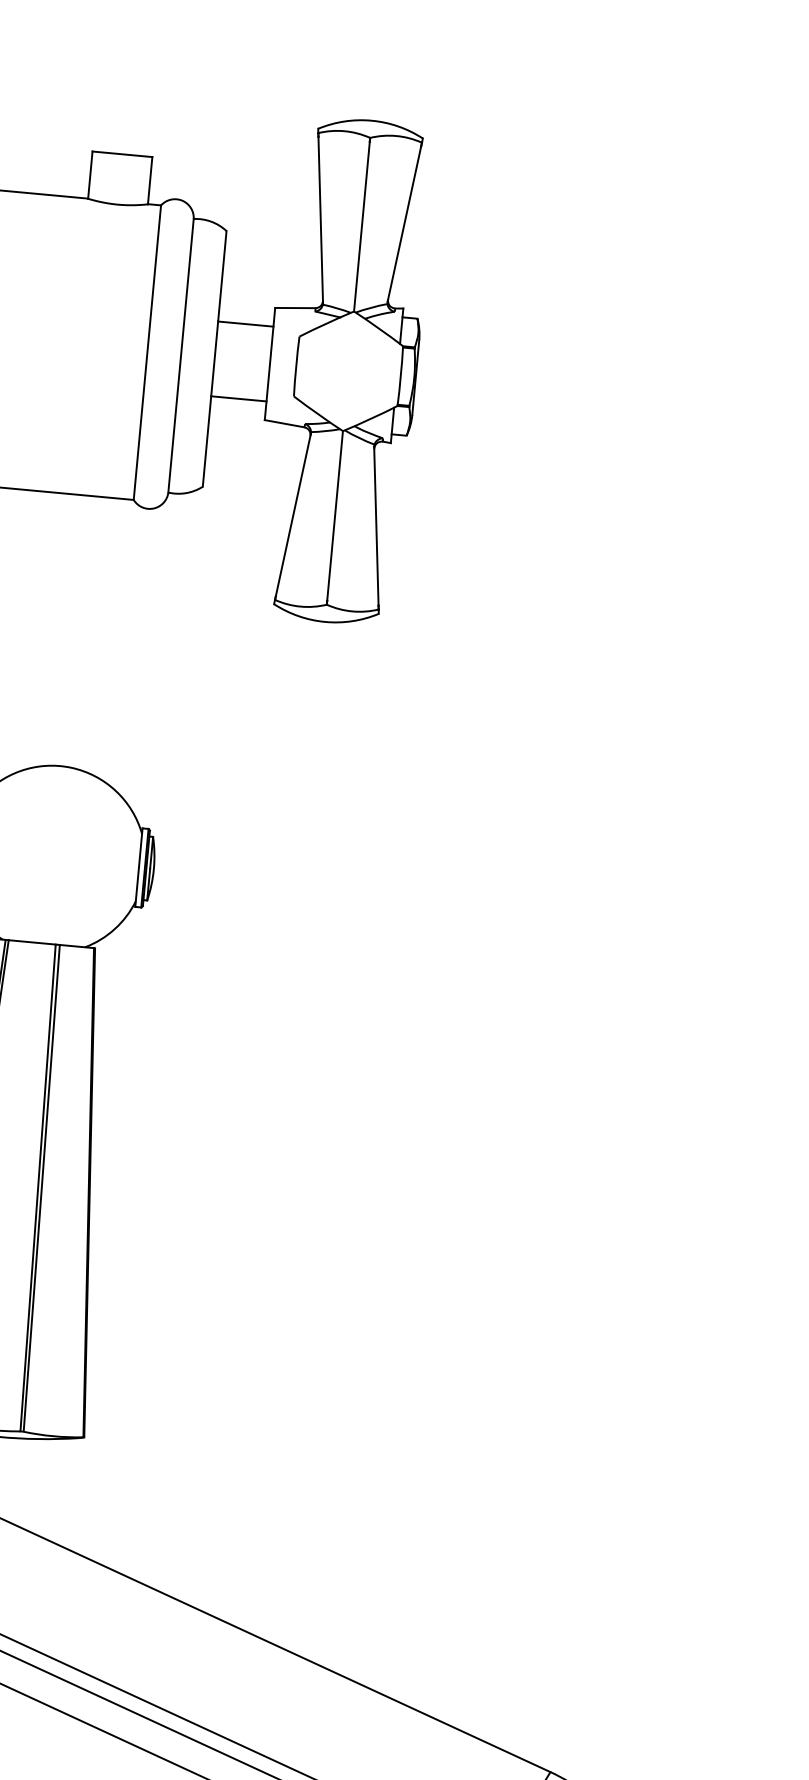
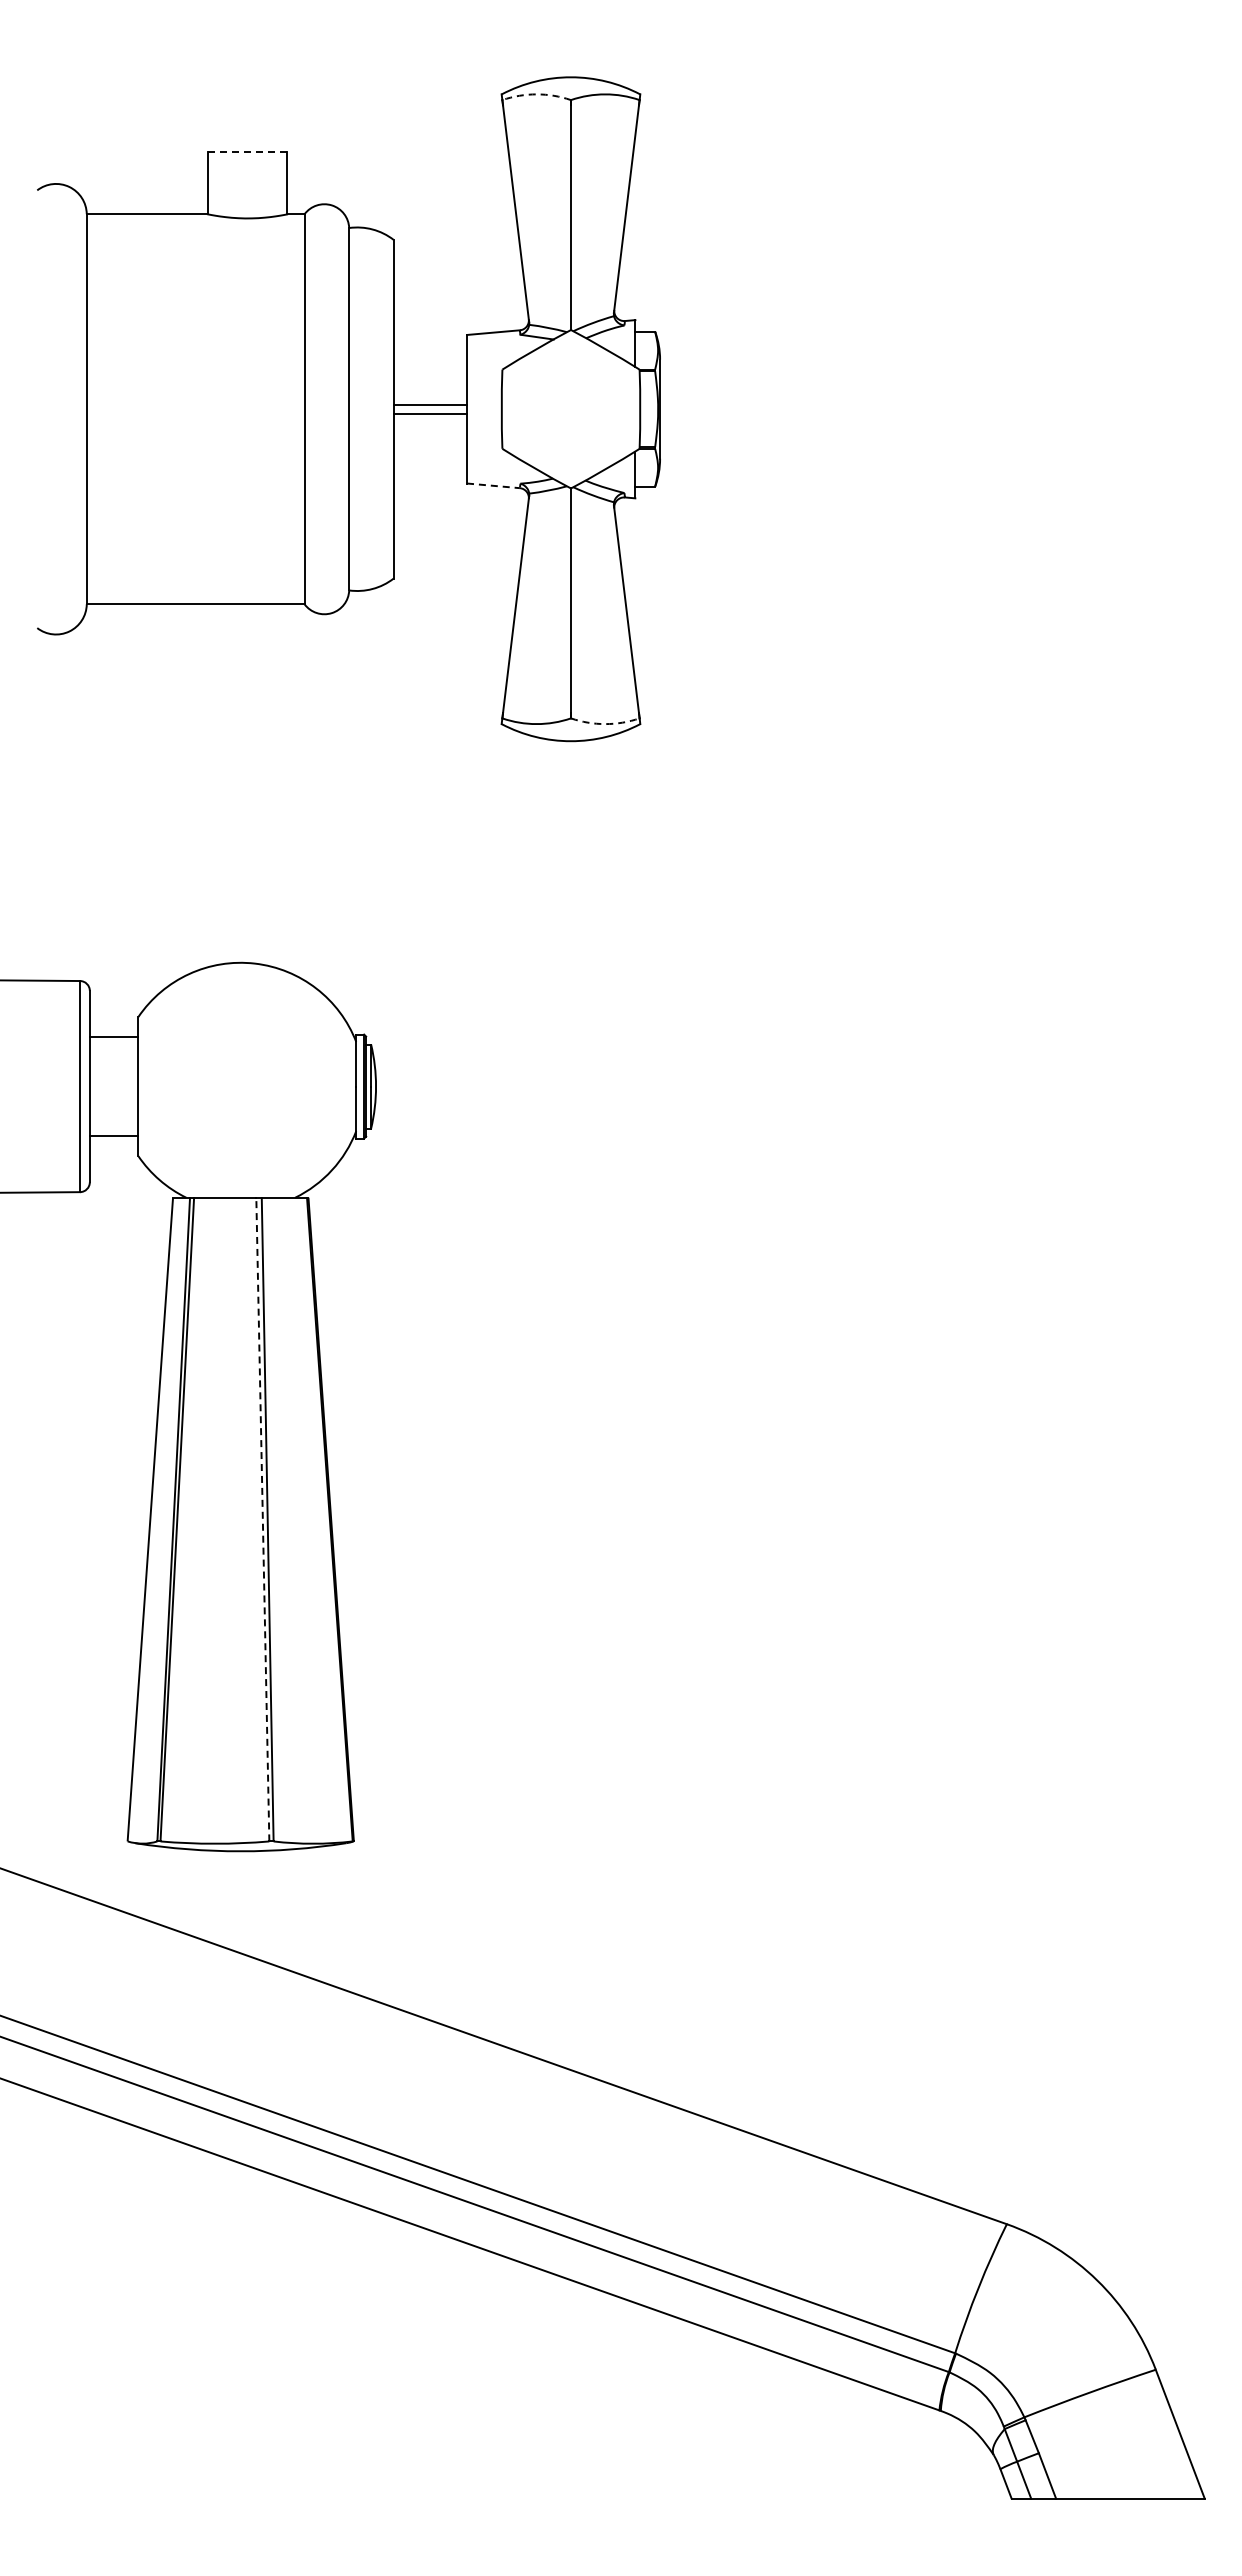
arc: (344, 131) -> (536, 94), solid -> dashed
line: (122, 154) -> (247, 151), solid -> dashed
line: (245, 323) -> (430, 404), moved
line: (238, 398) -> (430, 413), moved
line: (284, 423) -> (493, 485), solid -> dashed
arc: (352, 611) -> (605, 724), solid -> dashed
line: (37, 1188) -> (262, 1520), solid -> dashed

